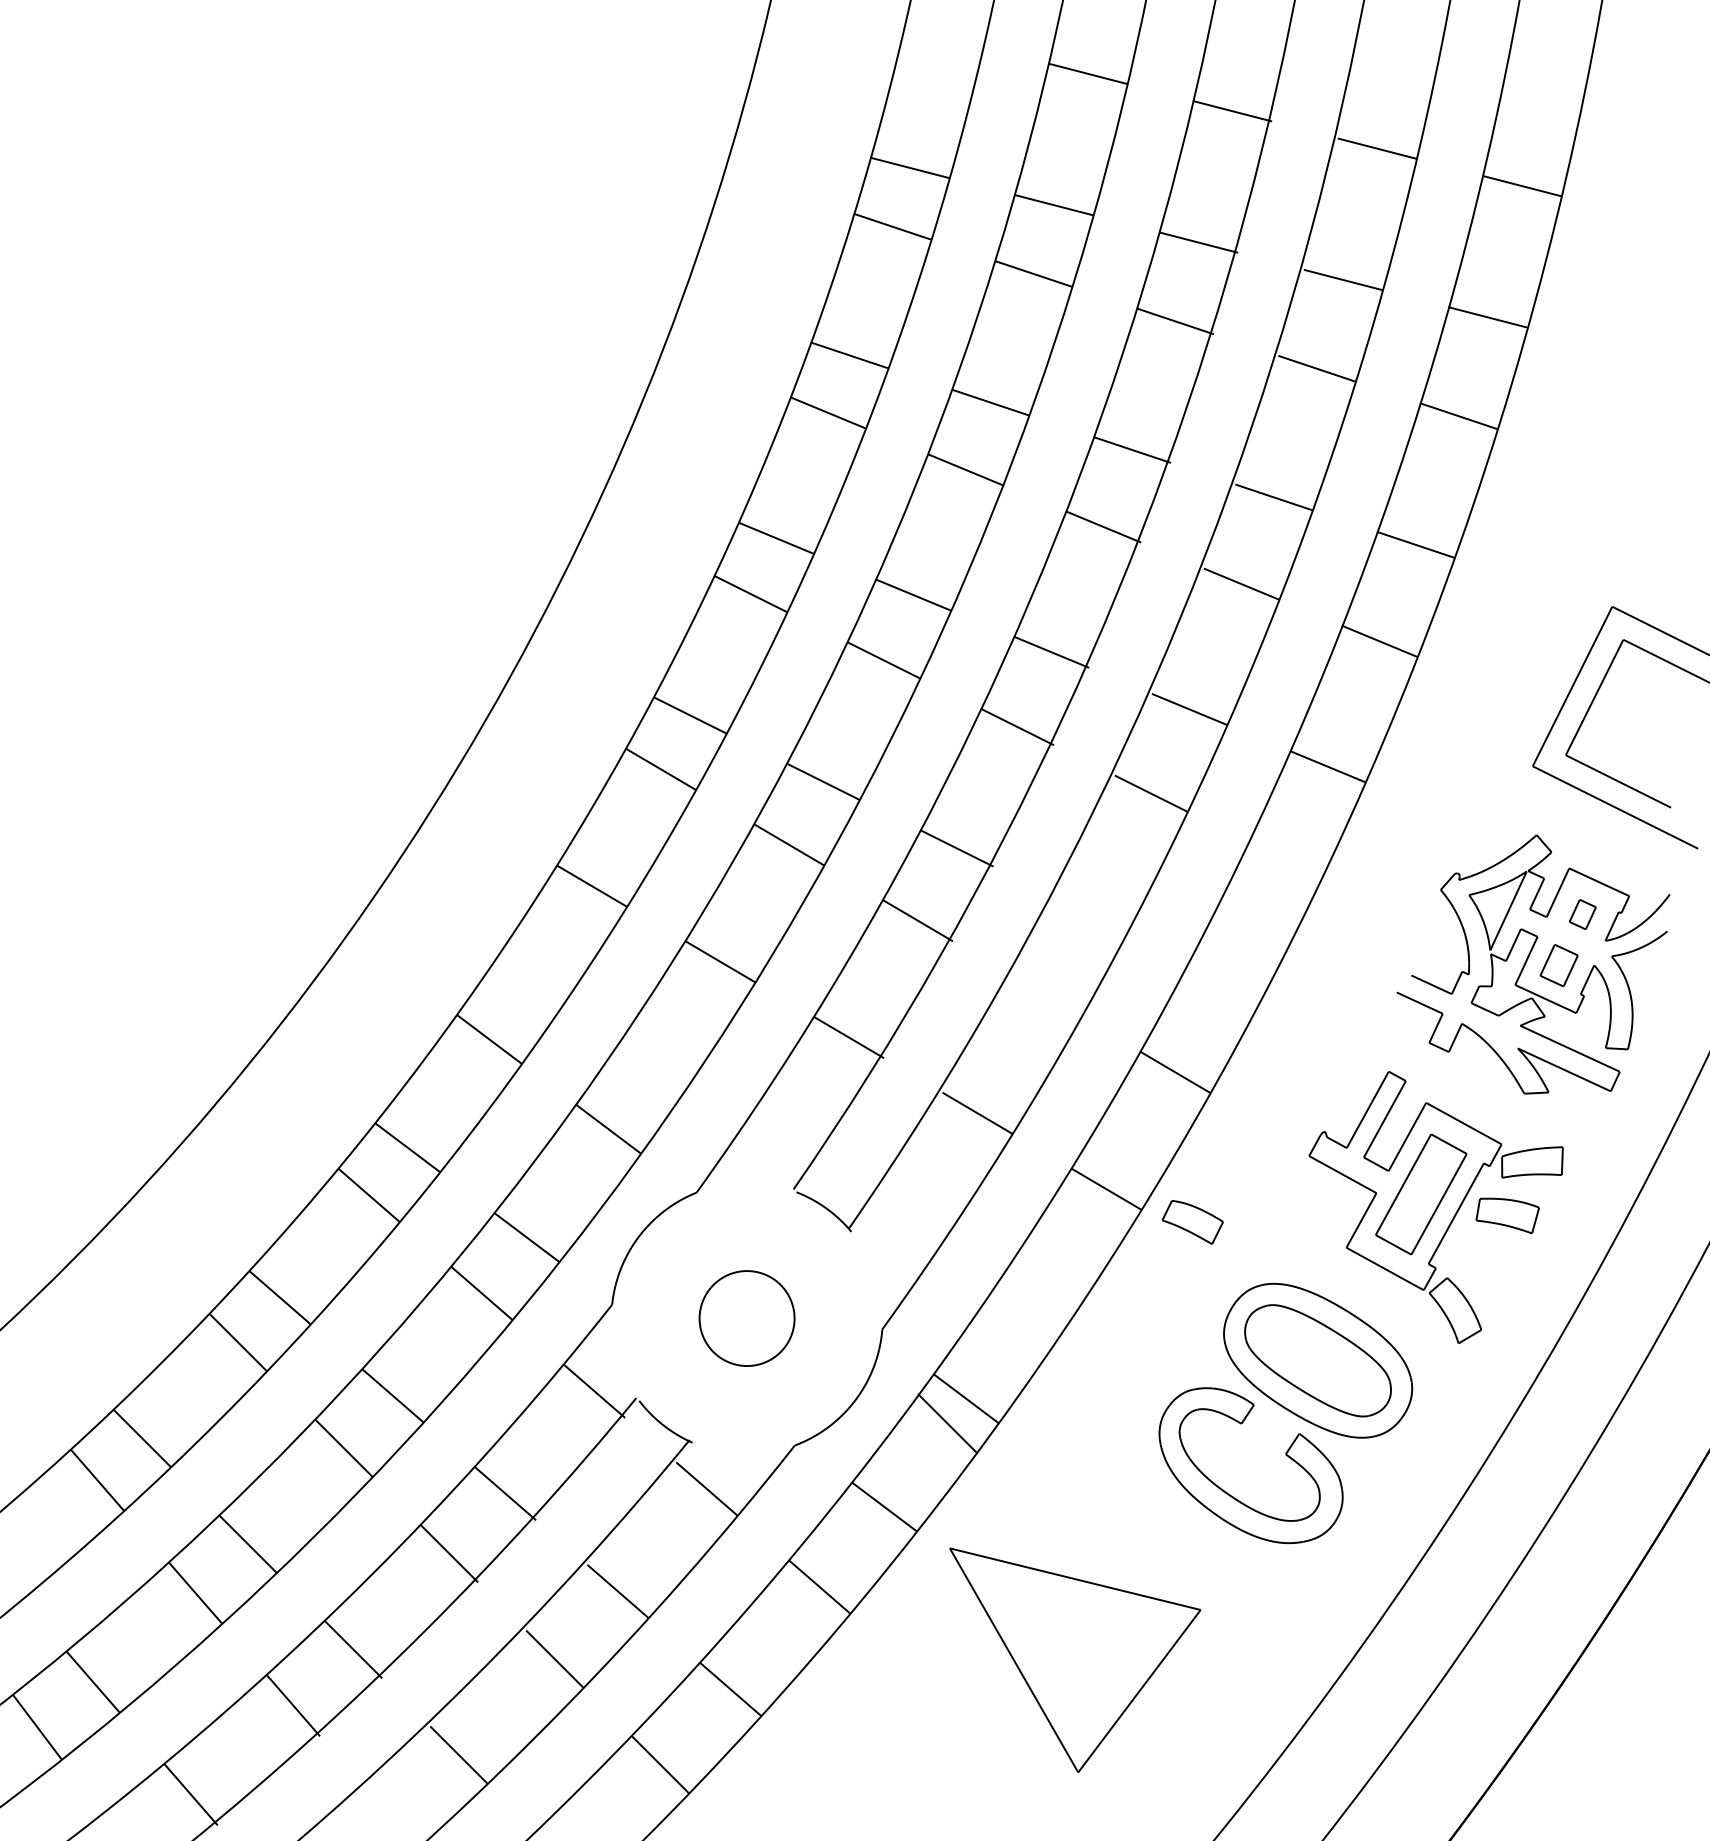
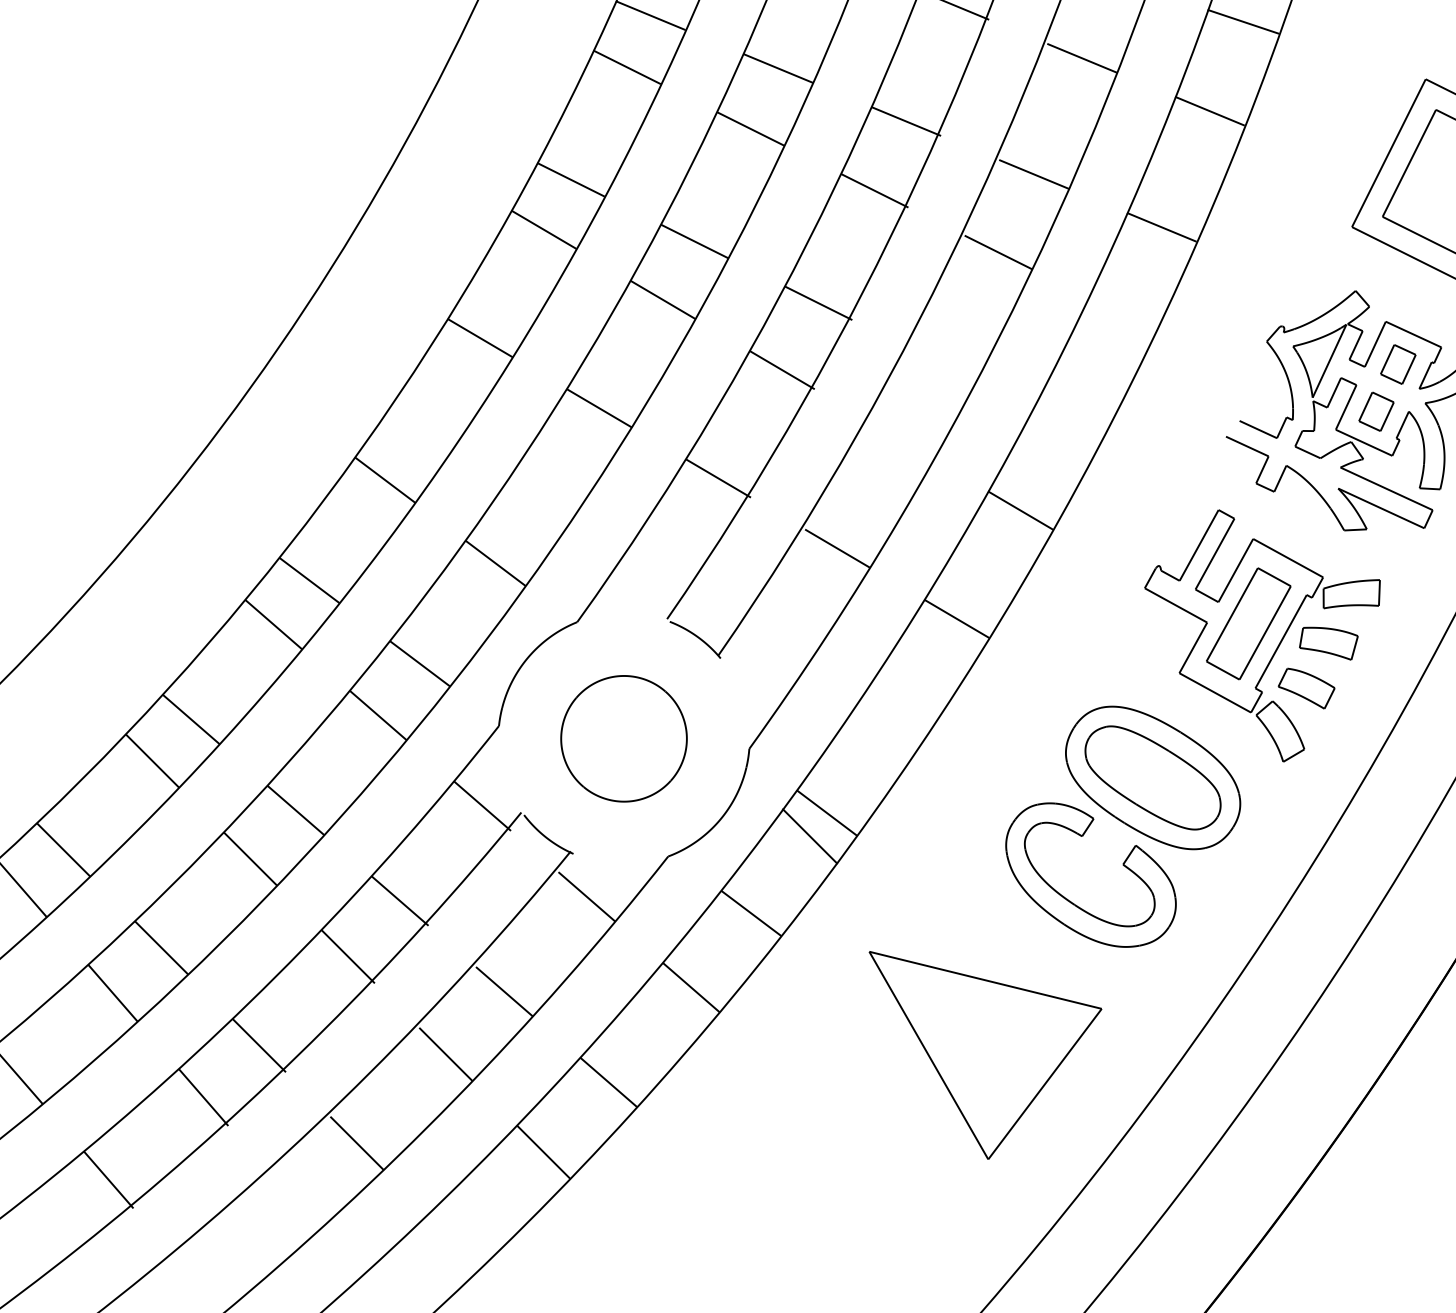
part: (1582, 914) -> (1398, 364), size x1.43
part: (1192, 1222) -> (1306, 688), moved
part: (746, 1318) -> (623, 738), size x1.43
part: (1075, 1659) -> (985, 1054), moved

